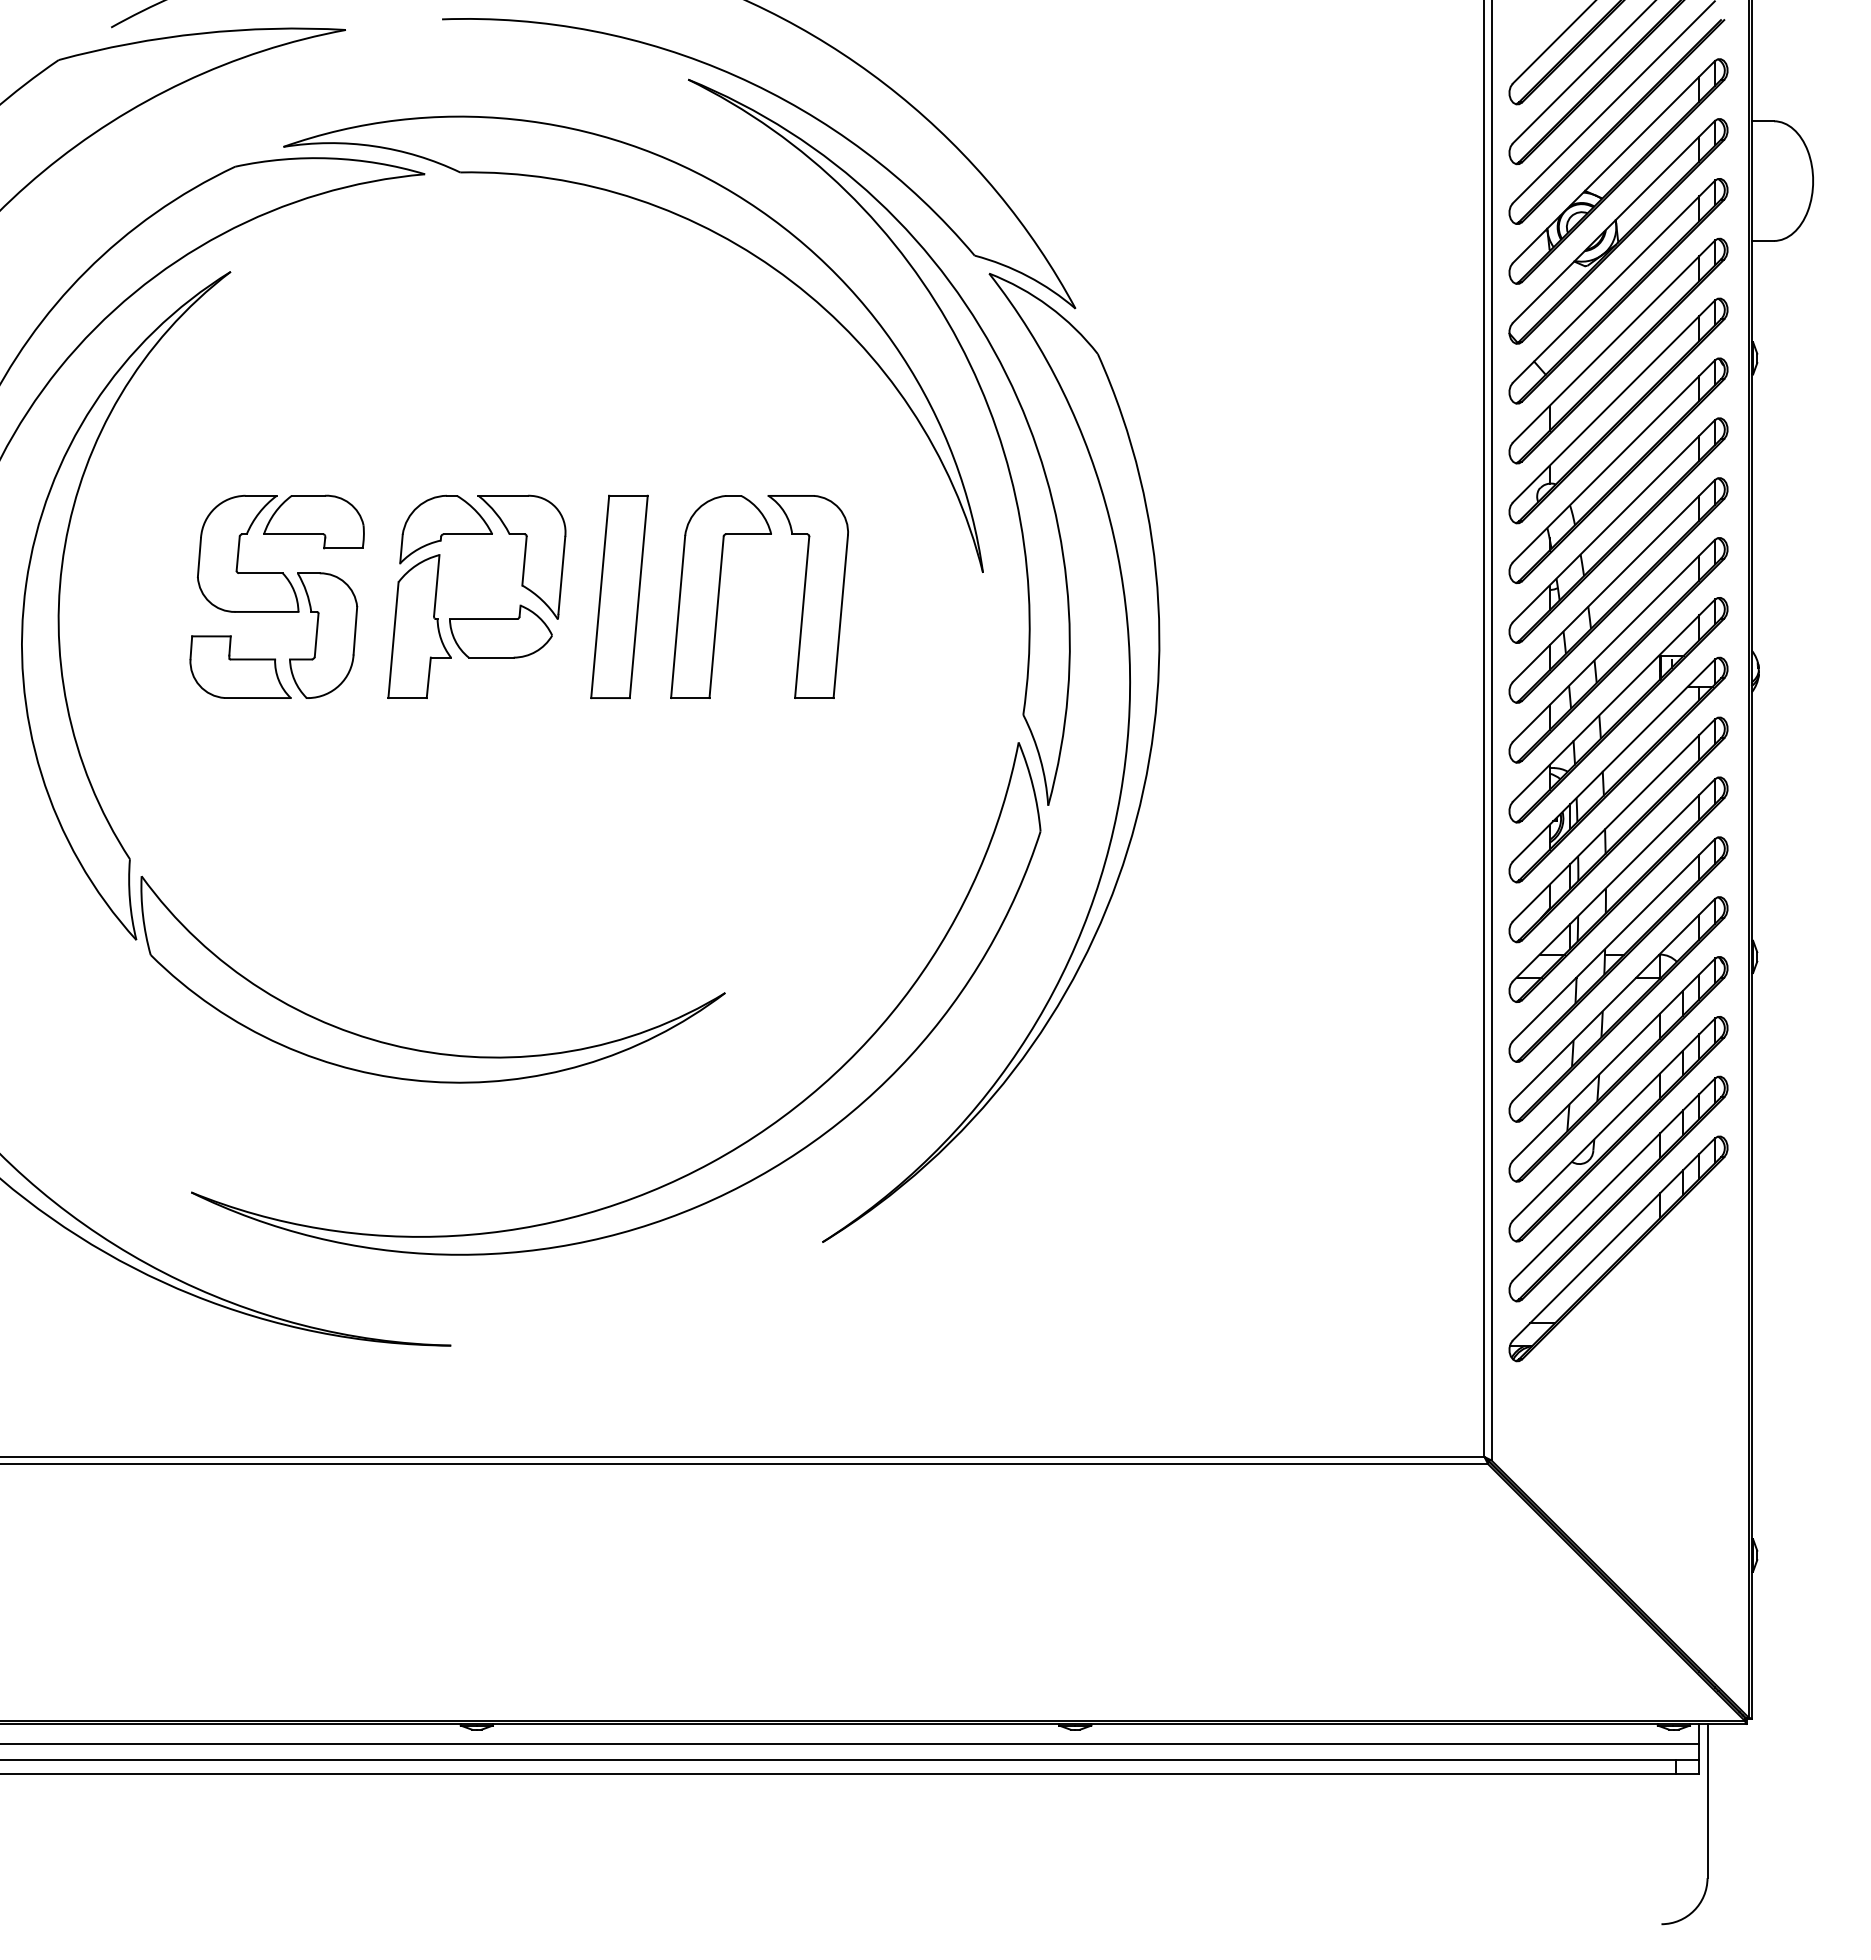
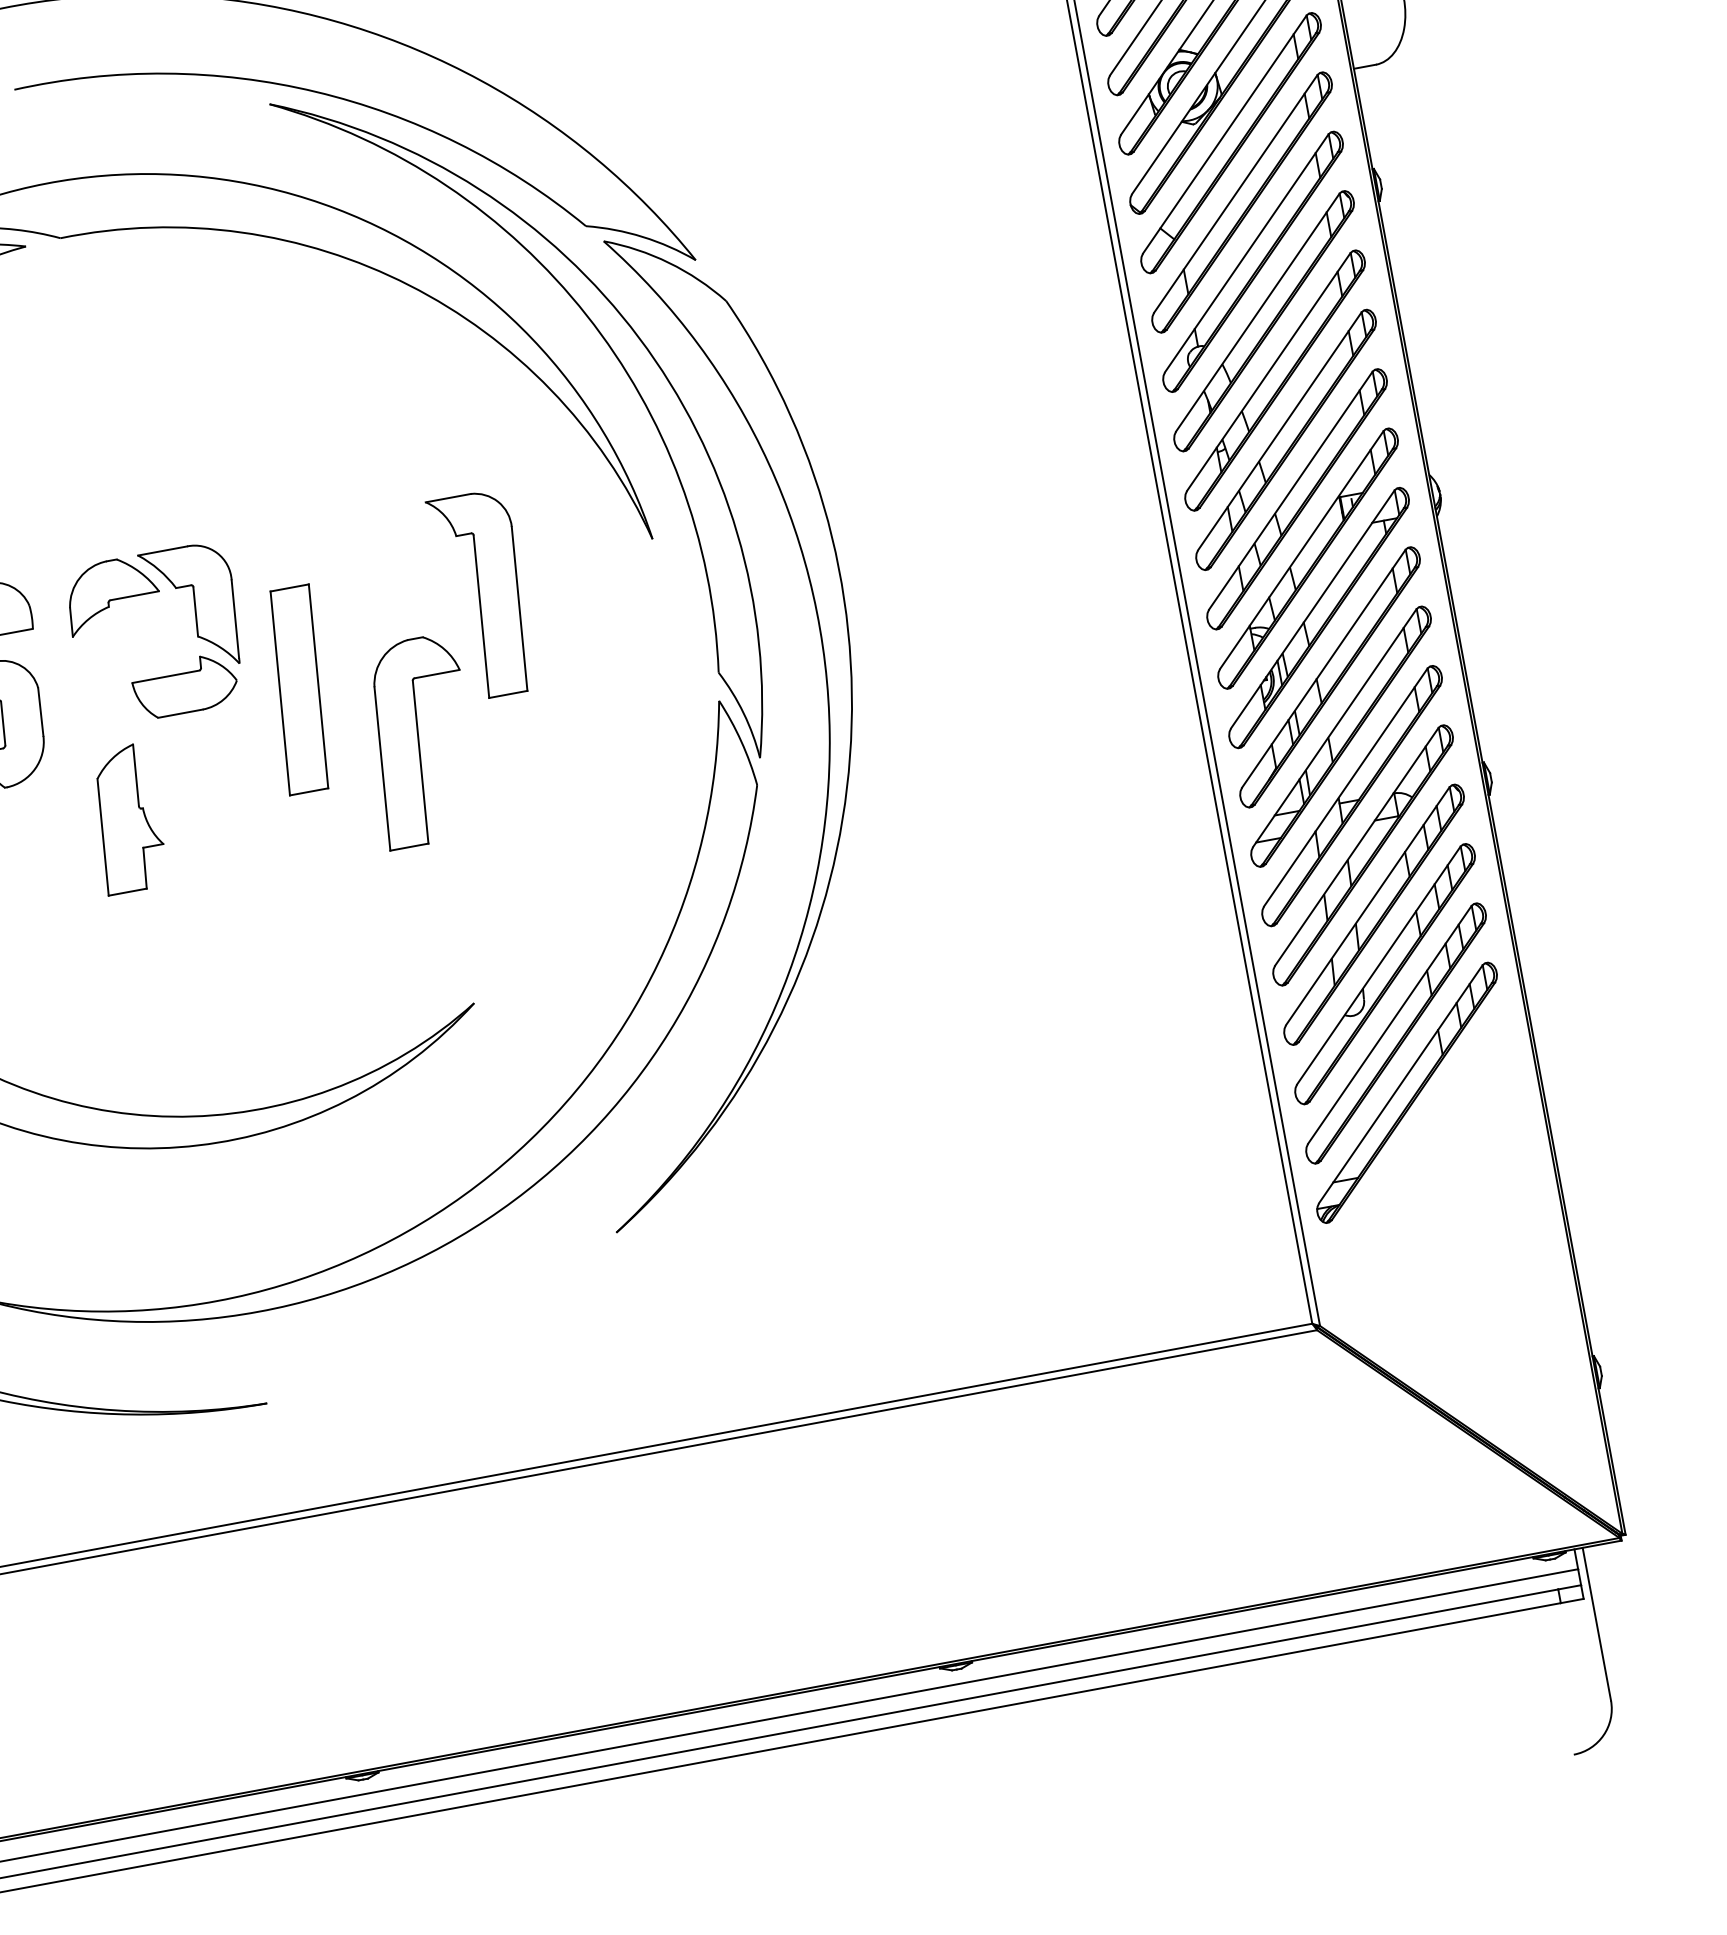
part: (619, 596) -> (299, 689), moved
part: (720, 596) -> (420, 740), moved
part: (419, 626) -> (126, 818), moved

